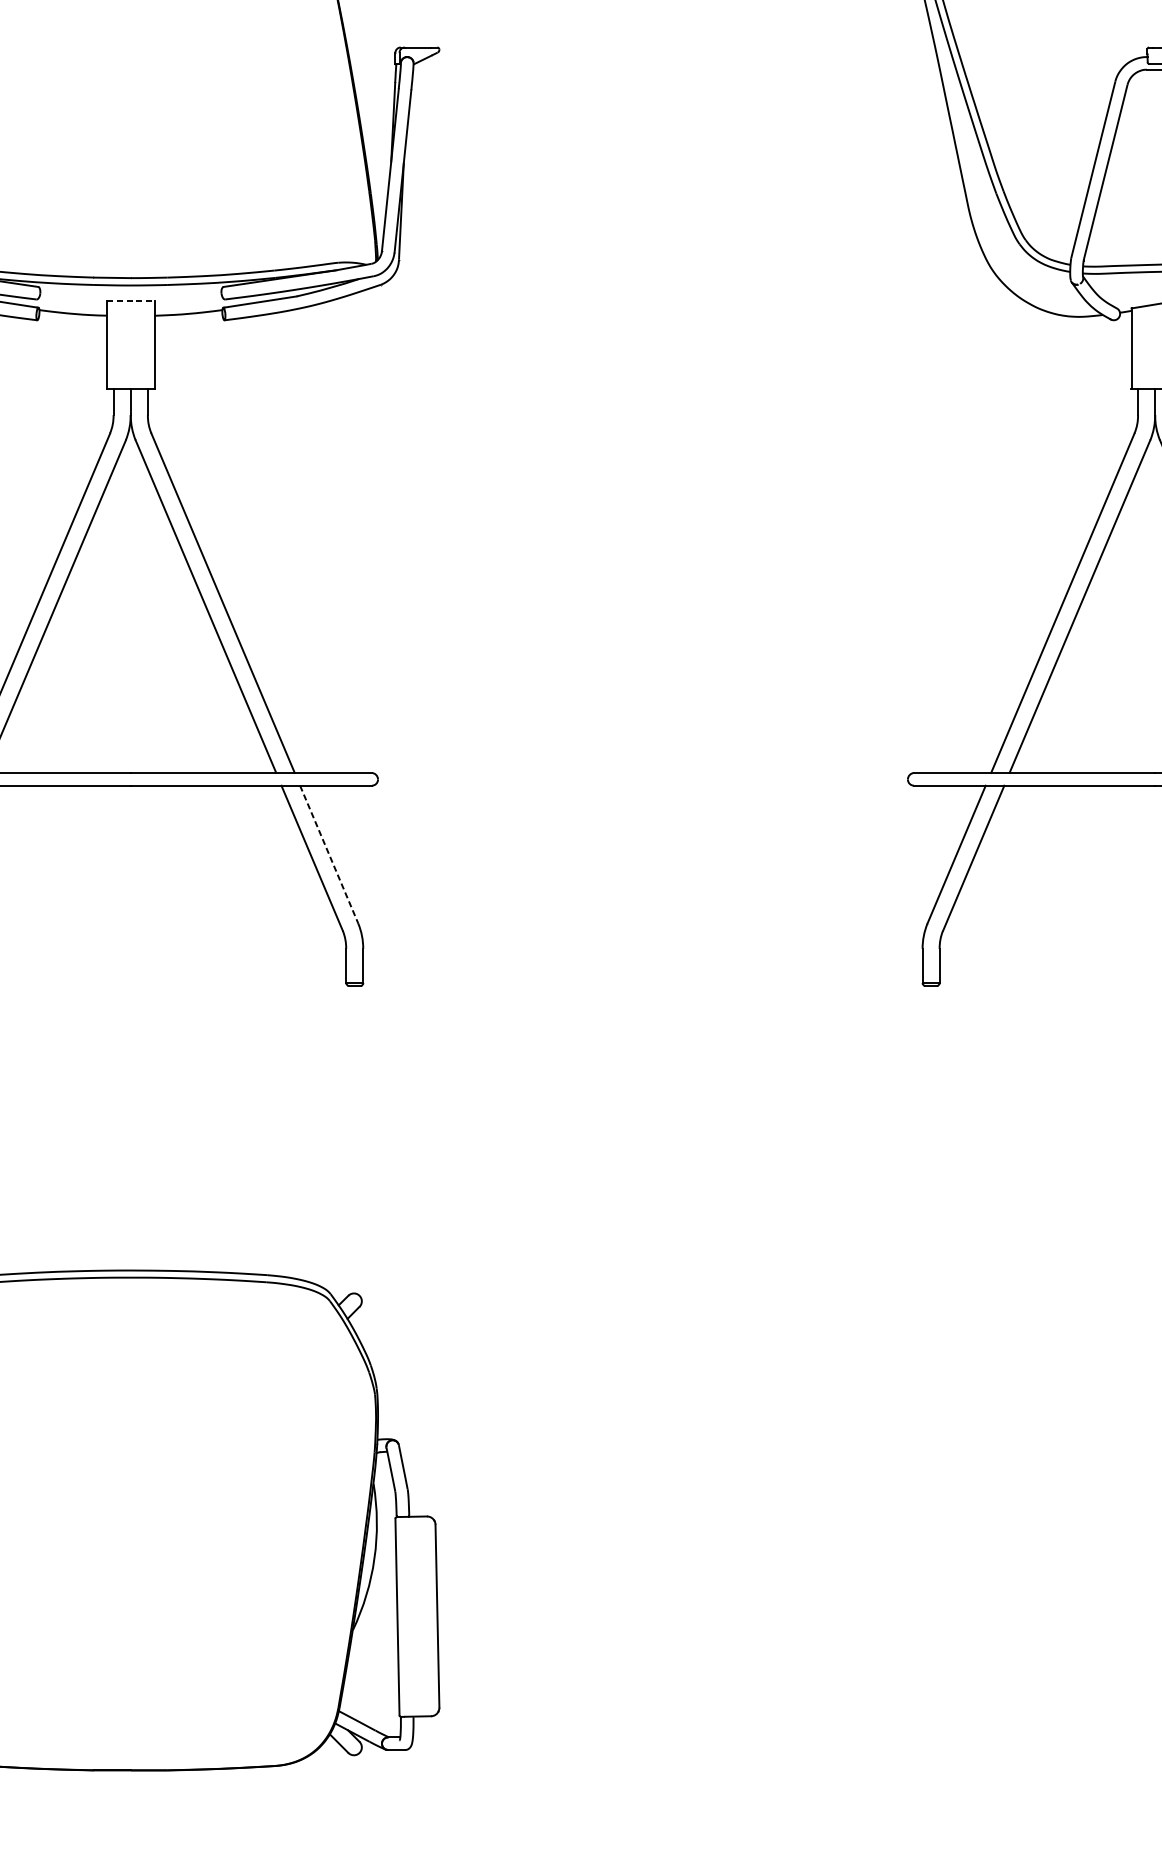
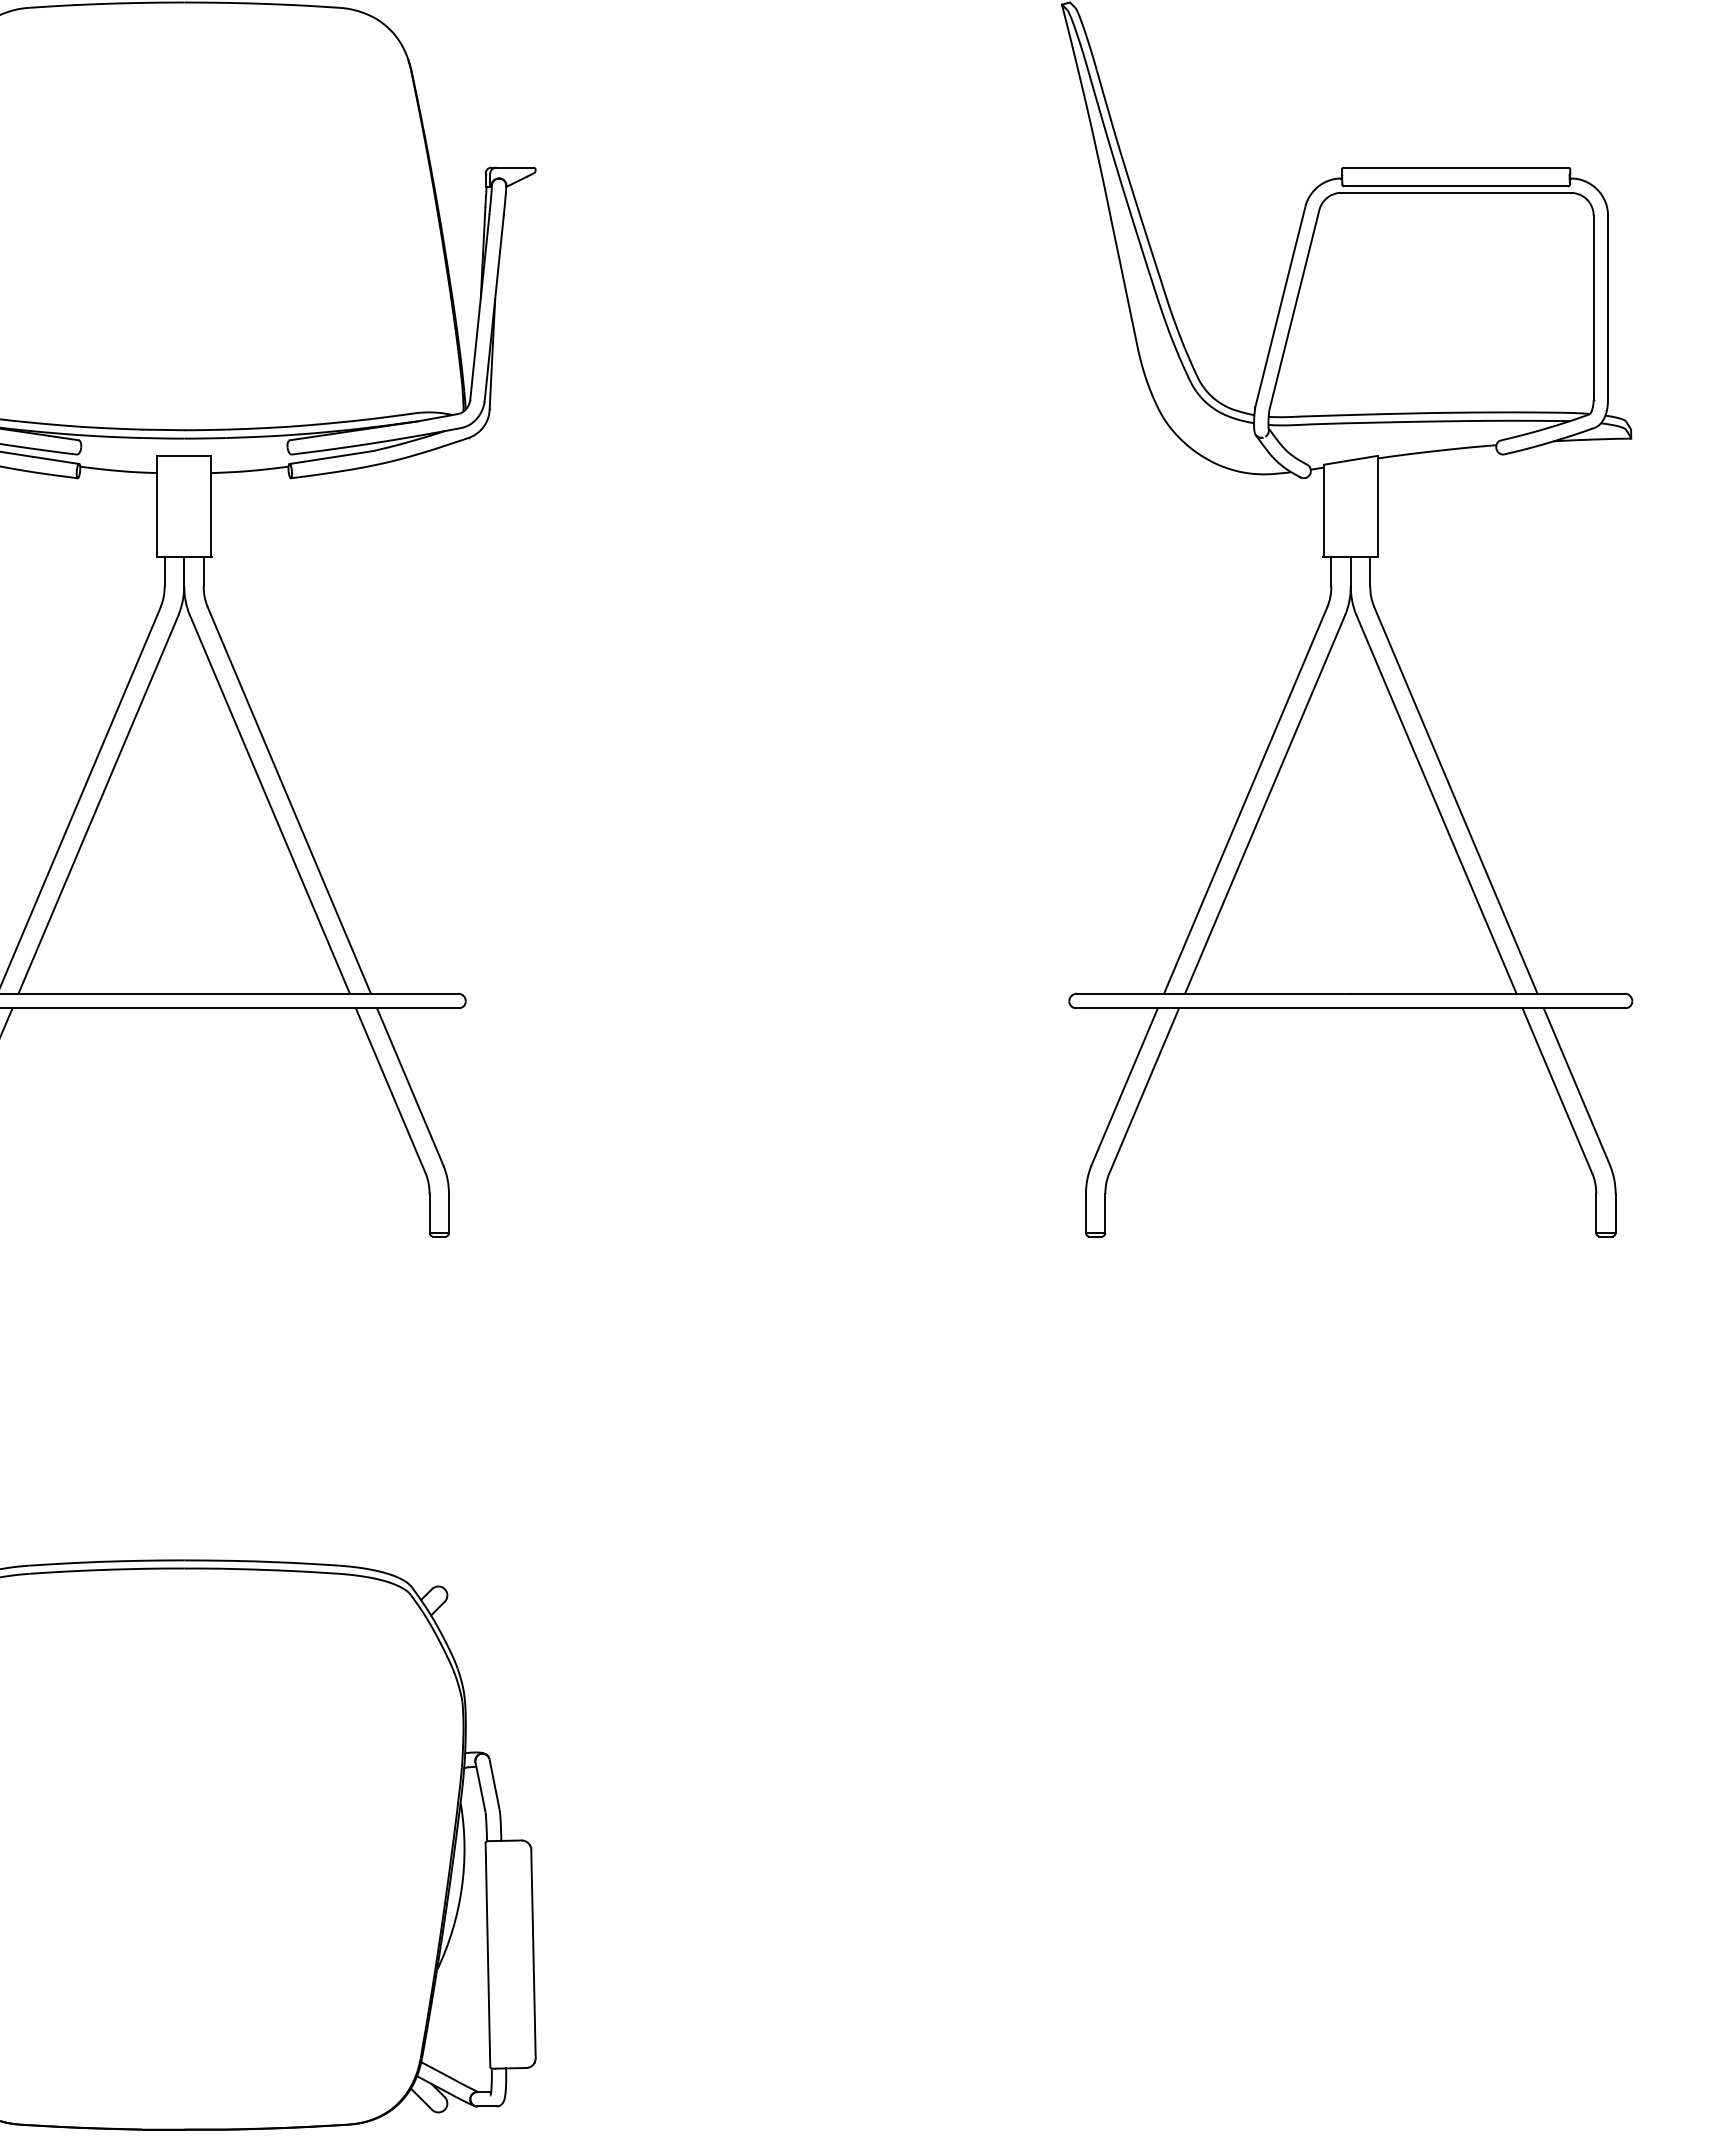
line: (131, 300) -> (184, 455), dashed -> solid
line: (329, 855) -> (410, 1087), dashed -> solid

